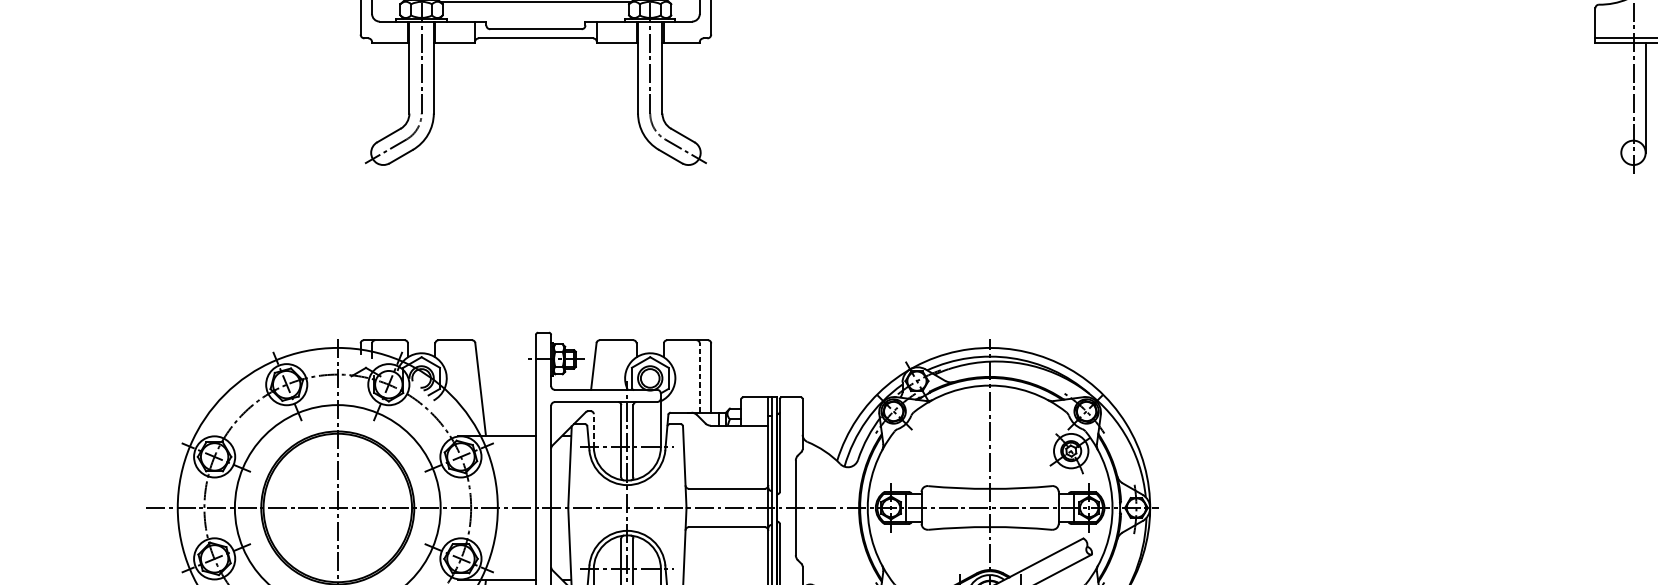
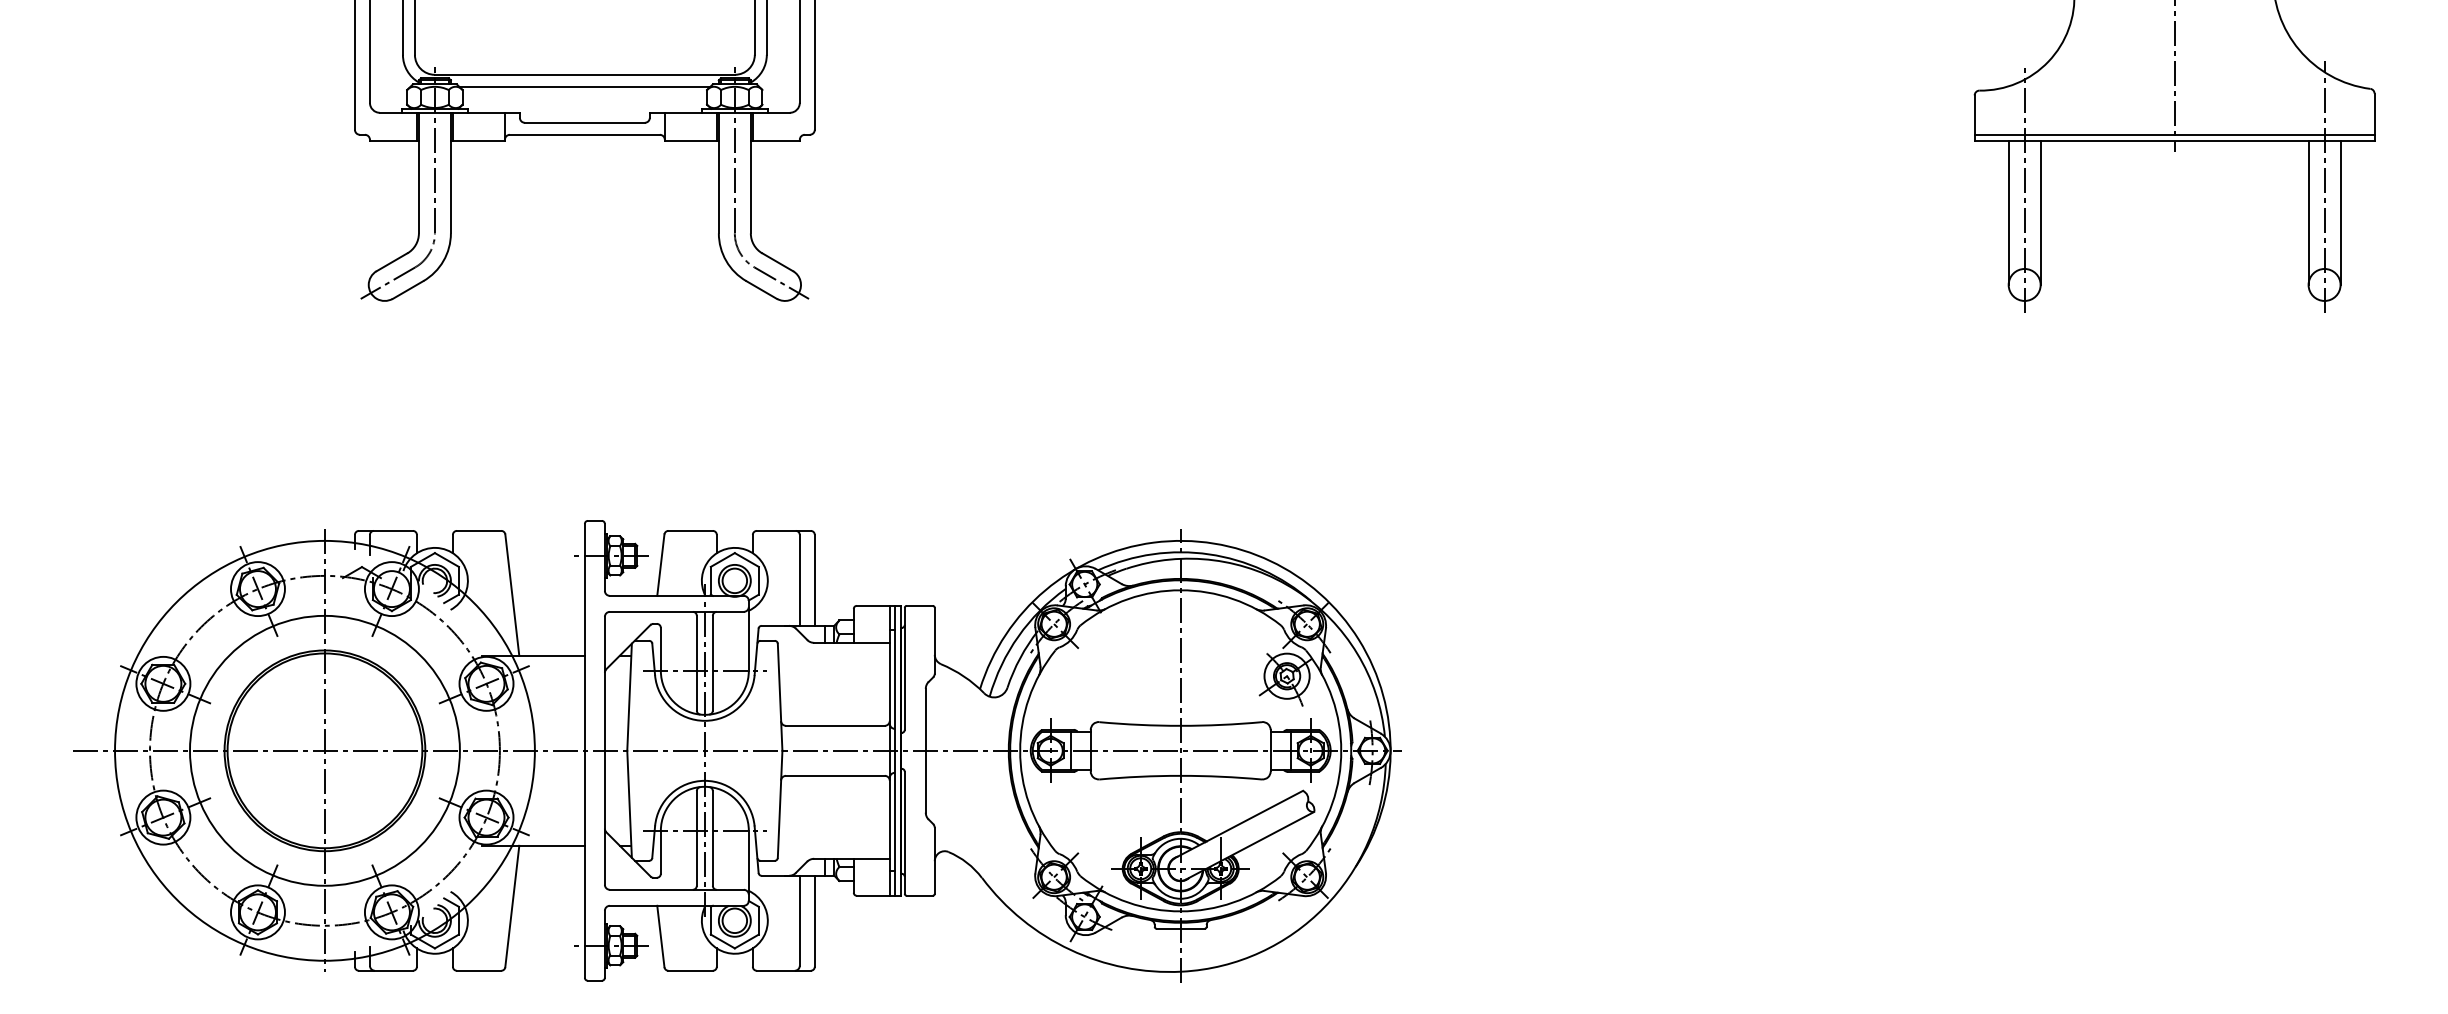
line: (1621, 97) -> (2008, 212), added
line: (699, 377) -> (799, 579), dashed -> solid
line: (593, 429) -> (660, 648), dashed -> solid

